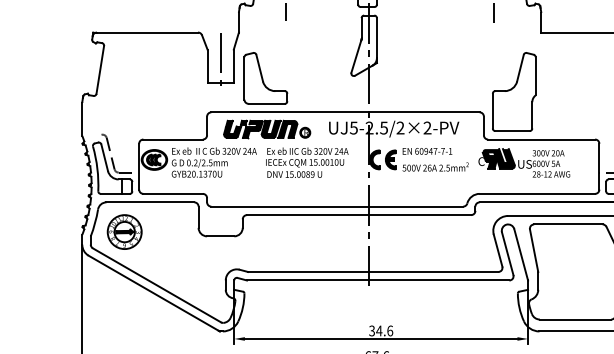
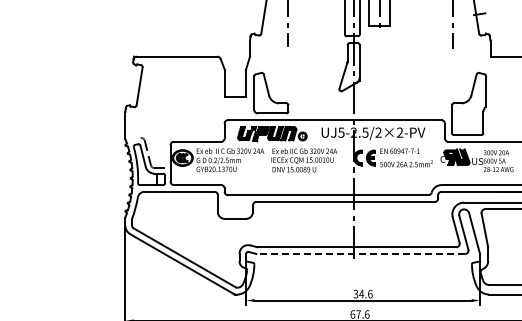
line: (220, 59) -> (235, 78), removed
part: (124, 232) -> (158, 215), removed
line: (377, 279) -> (360, 253), solid -> dashed

